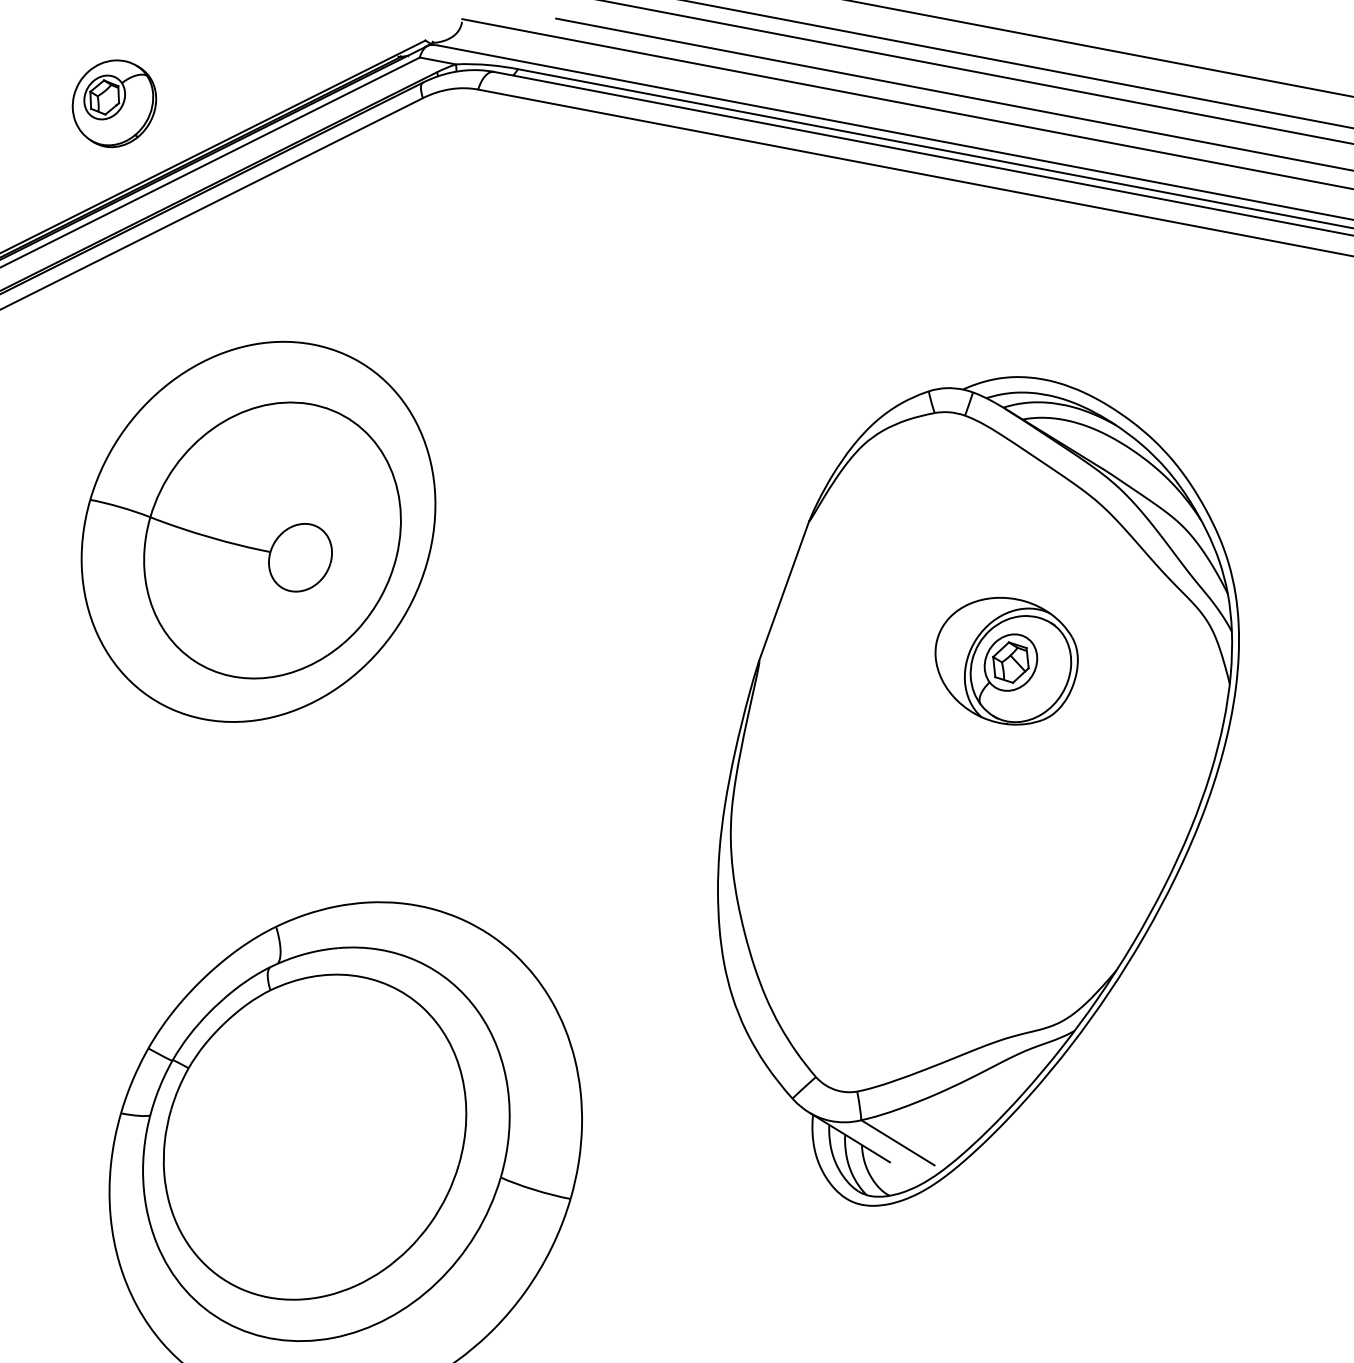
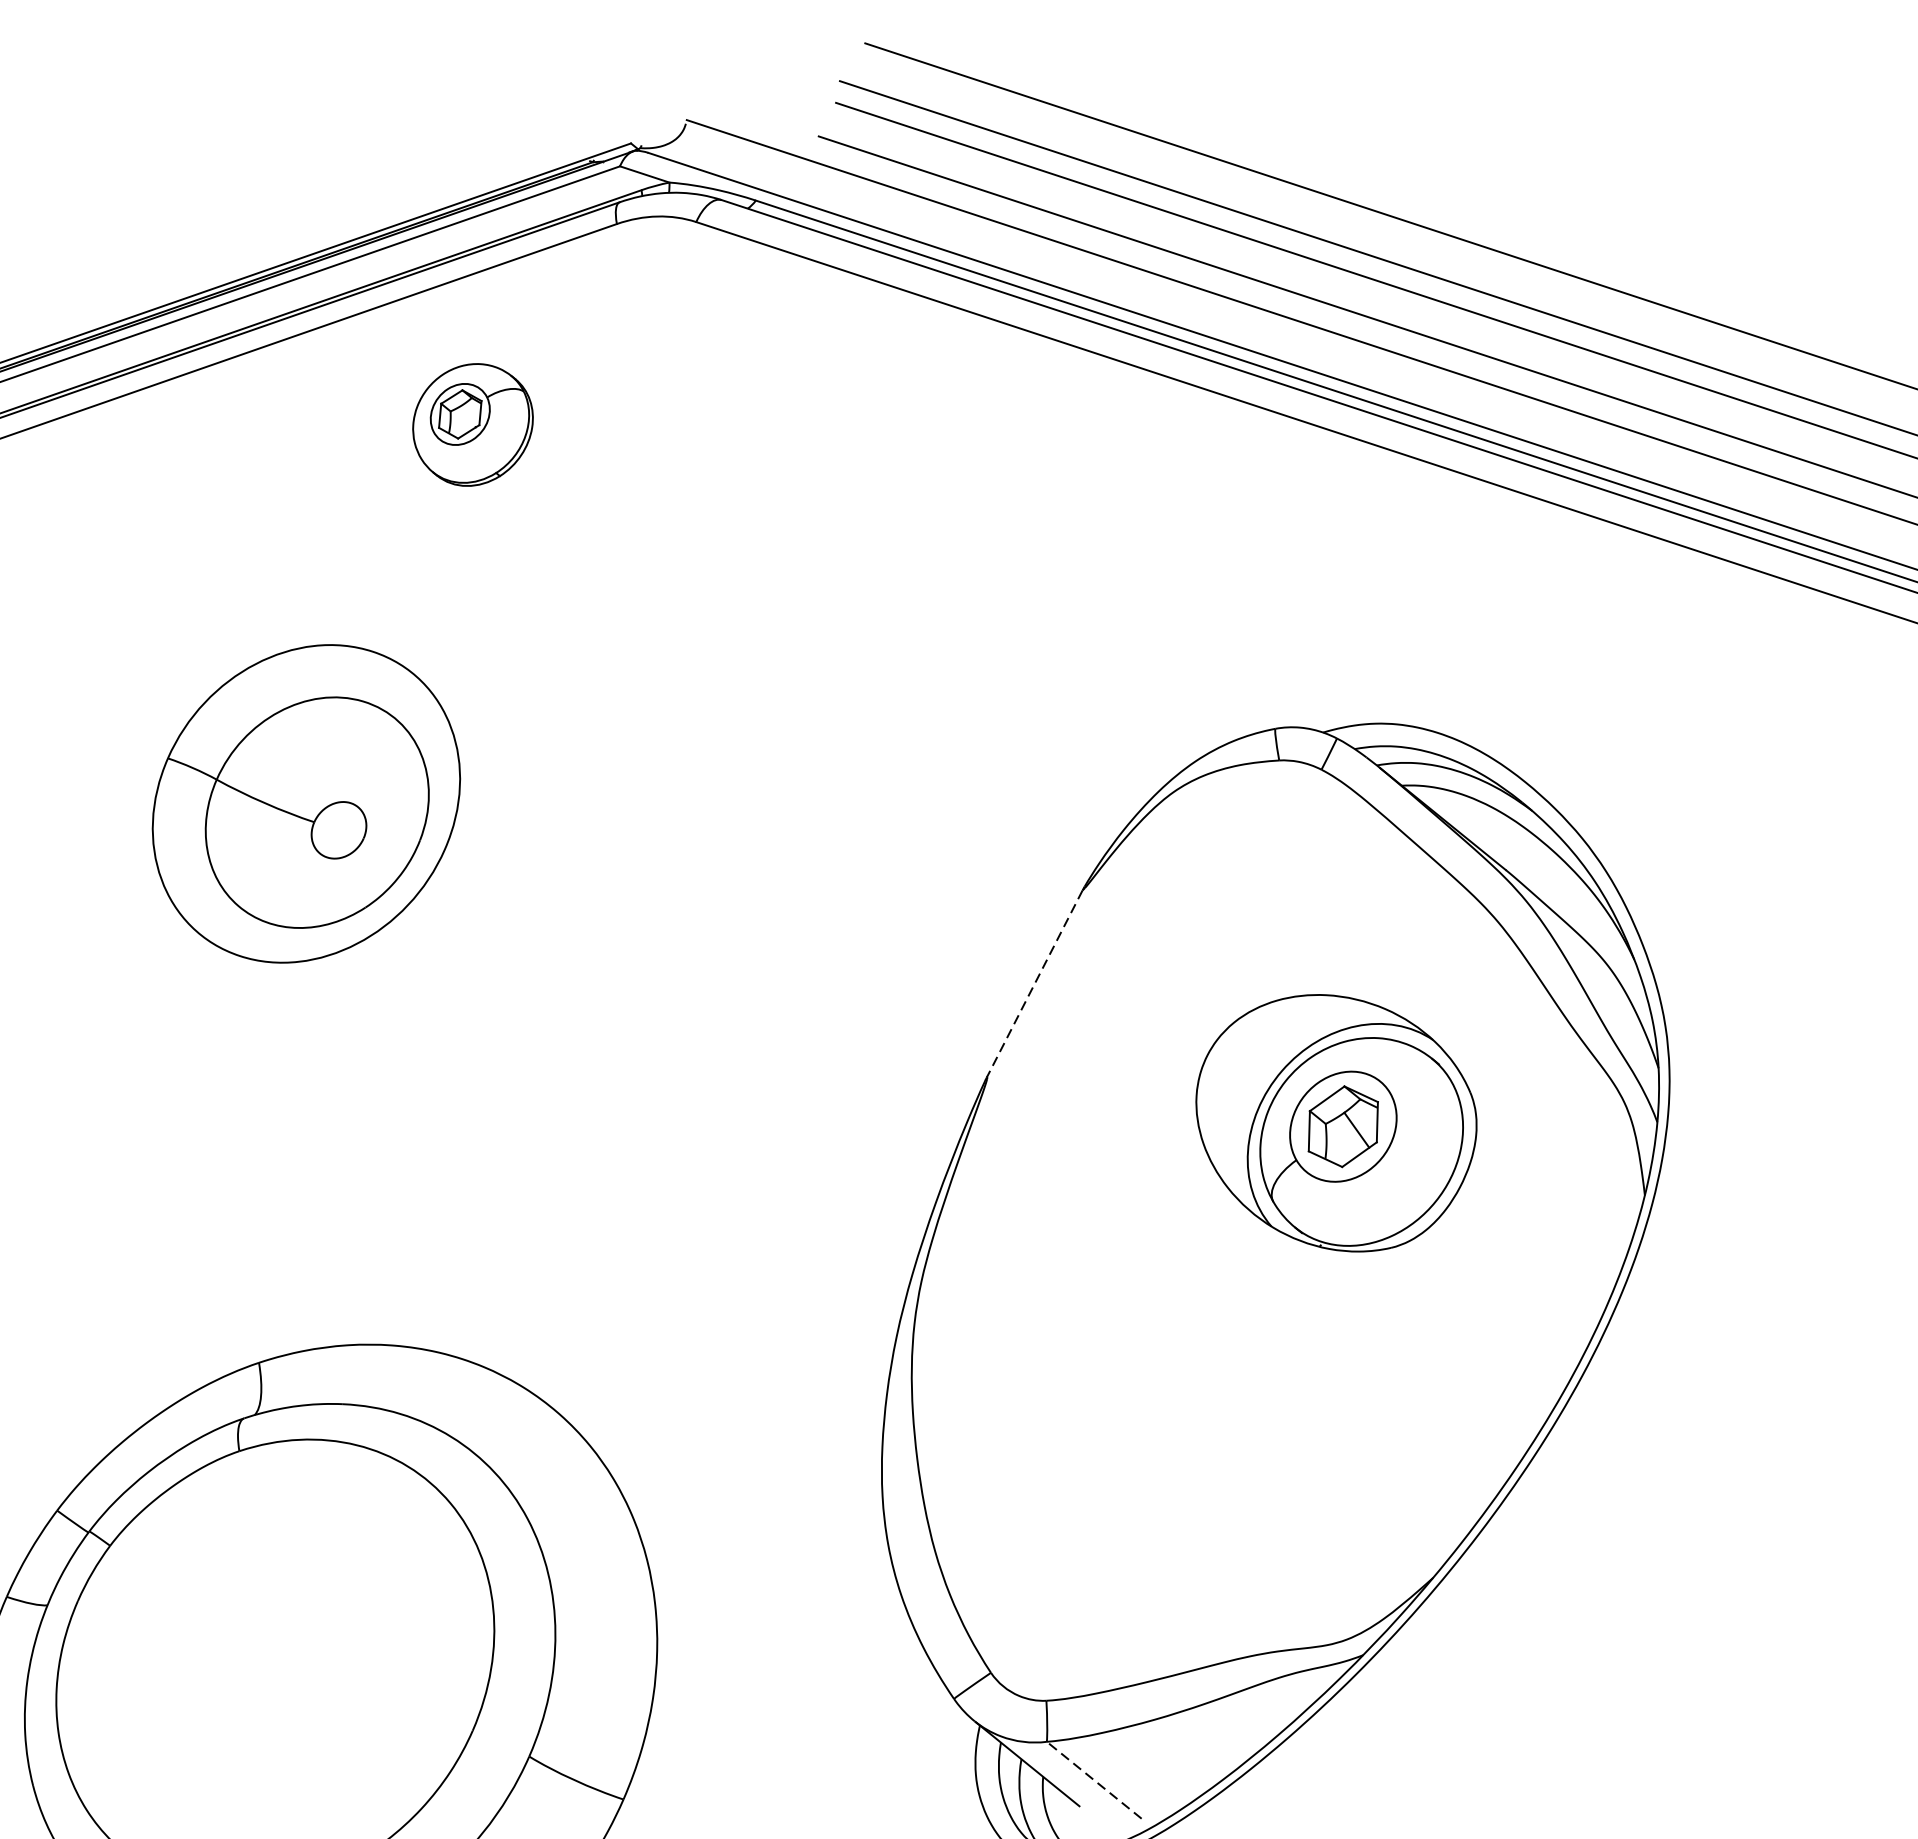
part: (114, 103) -> (472, 424), moved
part: (258, 531) -> (306, 803), size x0.6
line: (783, 591) -> (1034, 983), solid -> dashed
part: (1006, 660) -> (1335, 1121), size x1.4
line: (897, 1142) -> (1093, 1779), solid -> dashed

